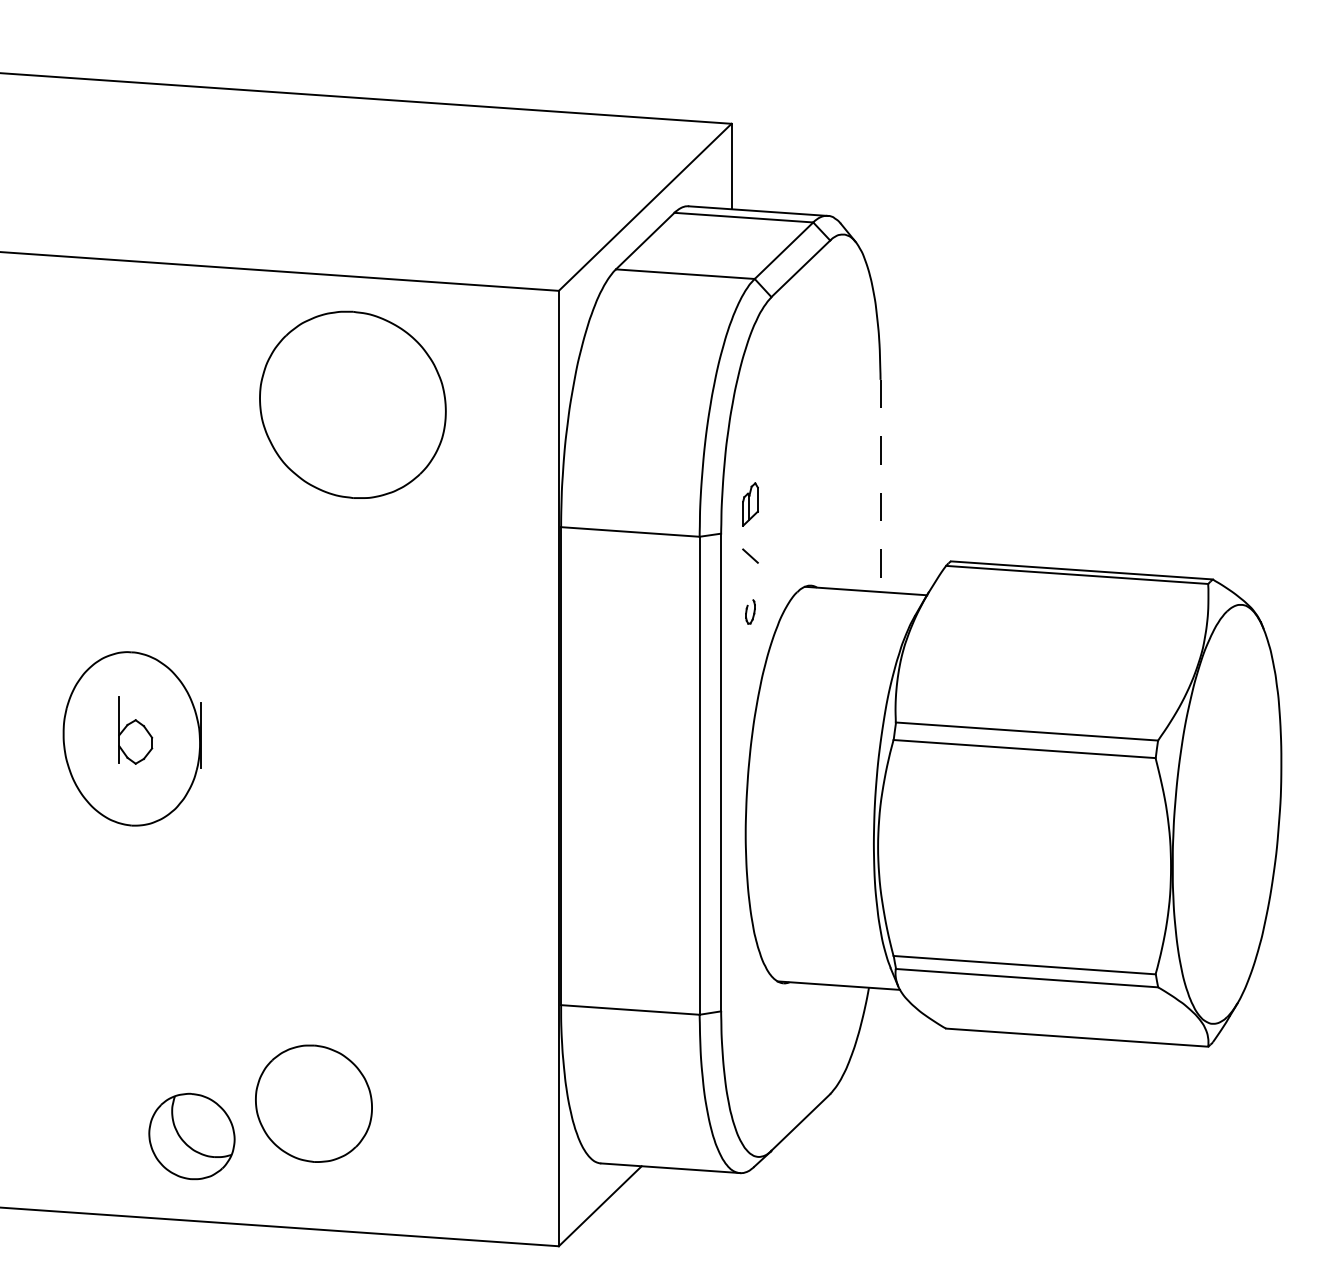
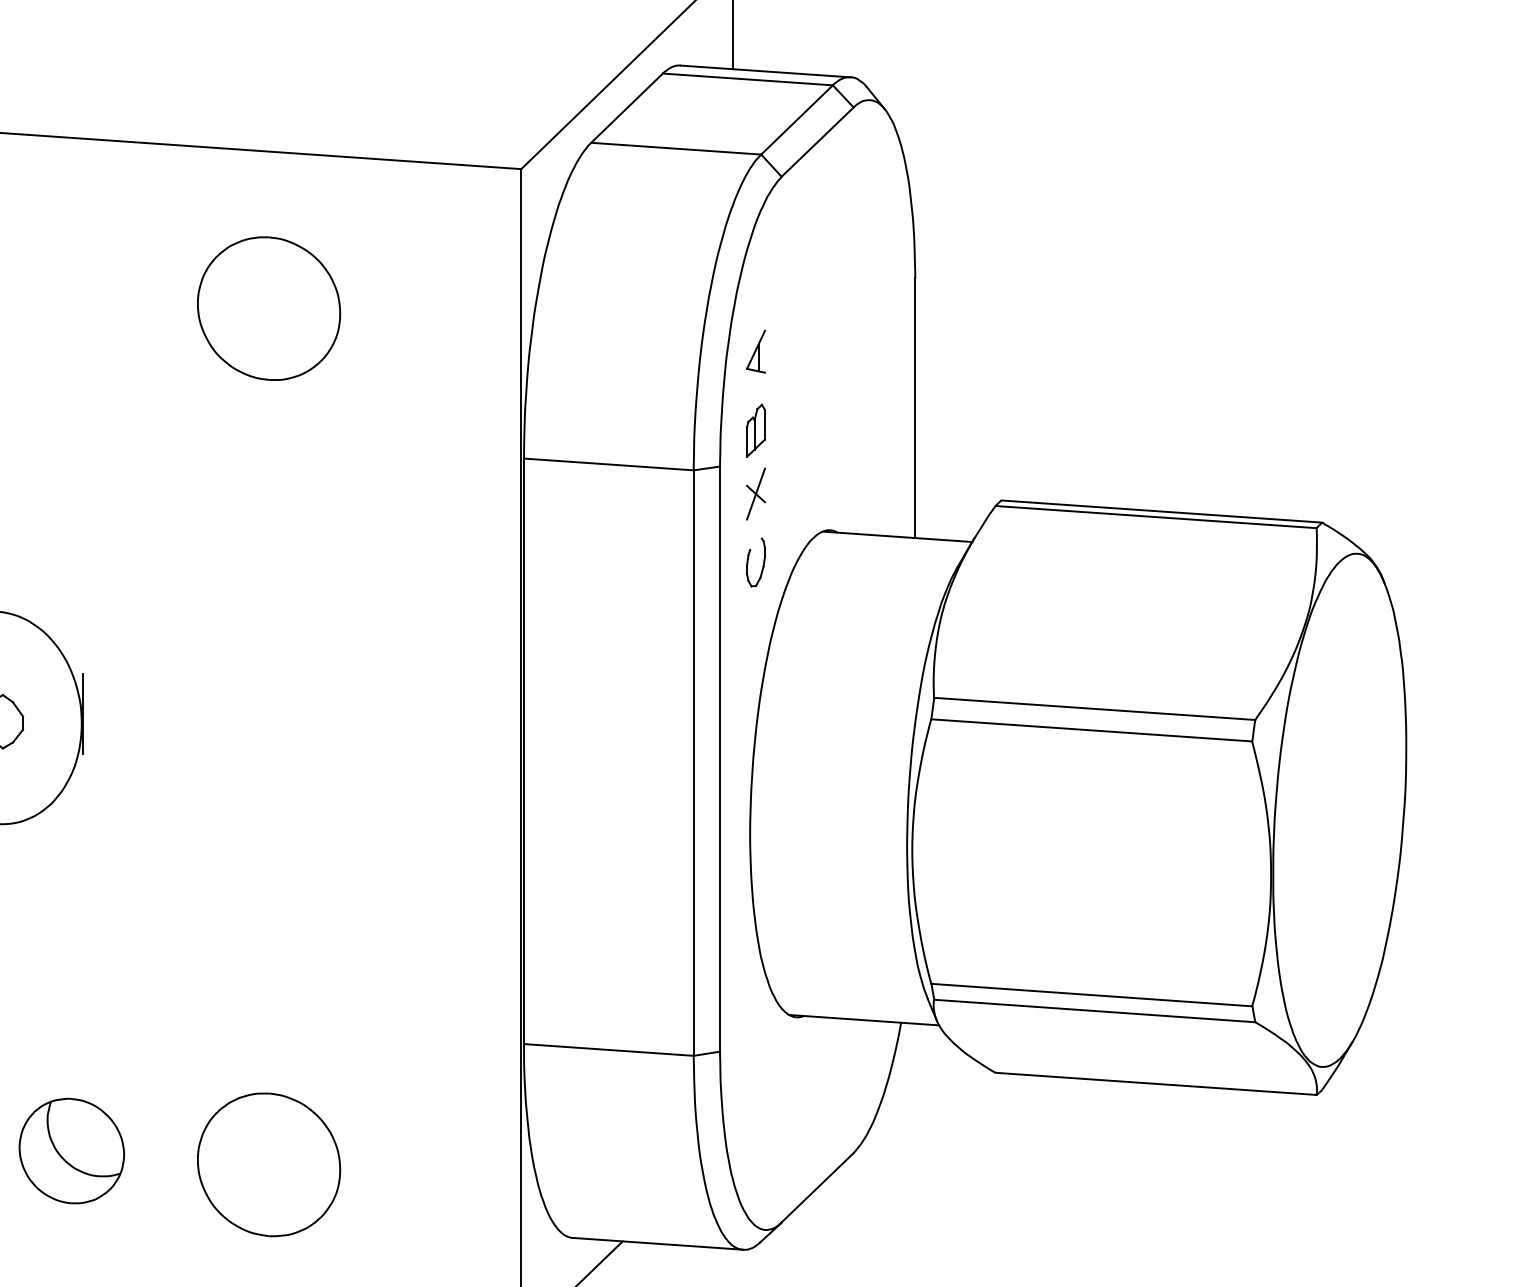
part: (352, 404) -> (268, 308), size x0.62
part: (750, 439) -> (756, 351), added
line: (880, 485) -> (915, 407), dashed -> solid
line: (750, 555) -> (756, 493), added
part: (750, 611) -> (756, 561), size x1.67
part: (313, 1103) -> (268, 1164), moved
part: (191, 1136) -> (71, 1151), moved

